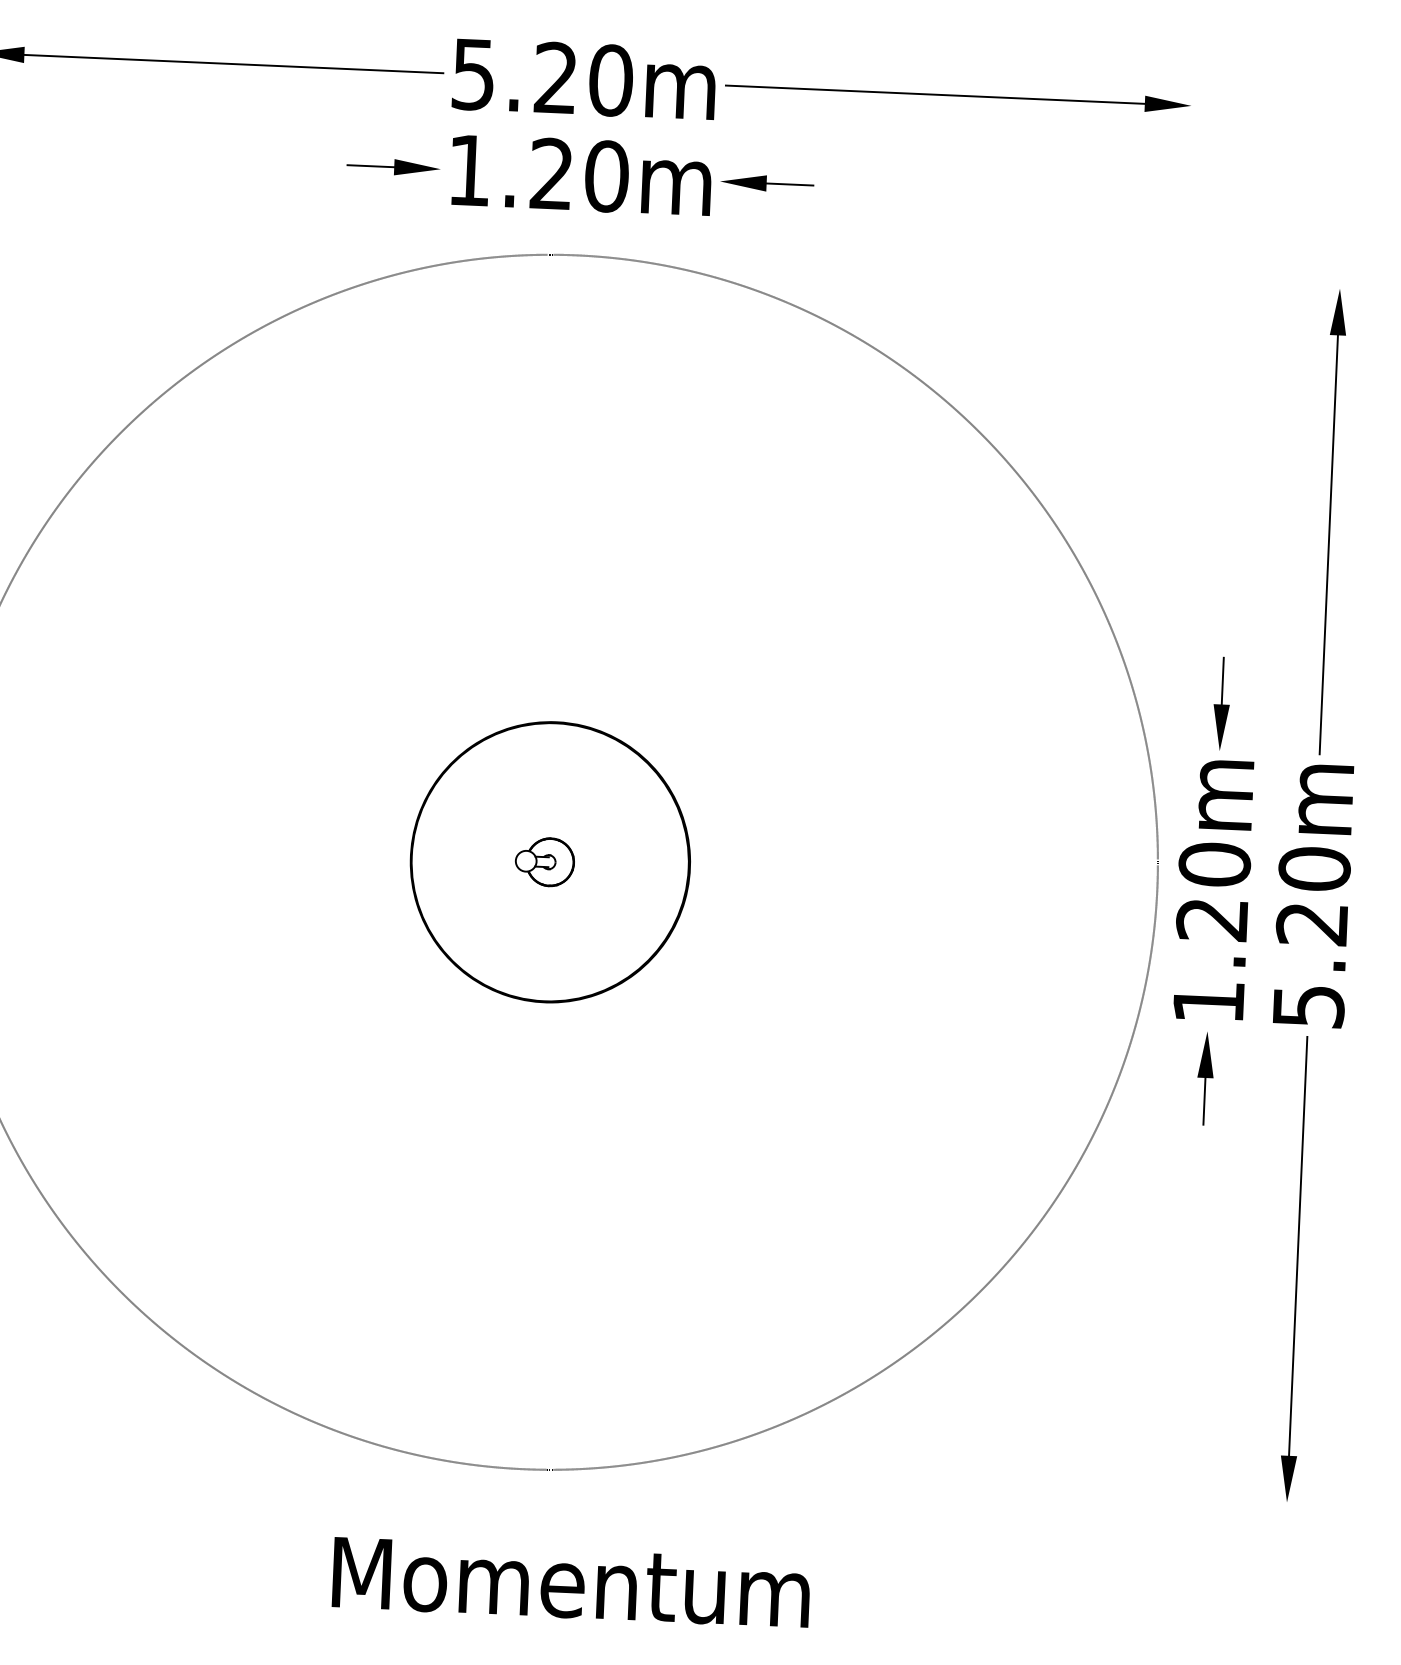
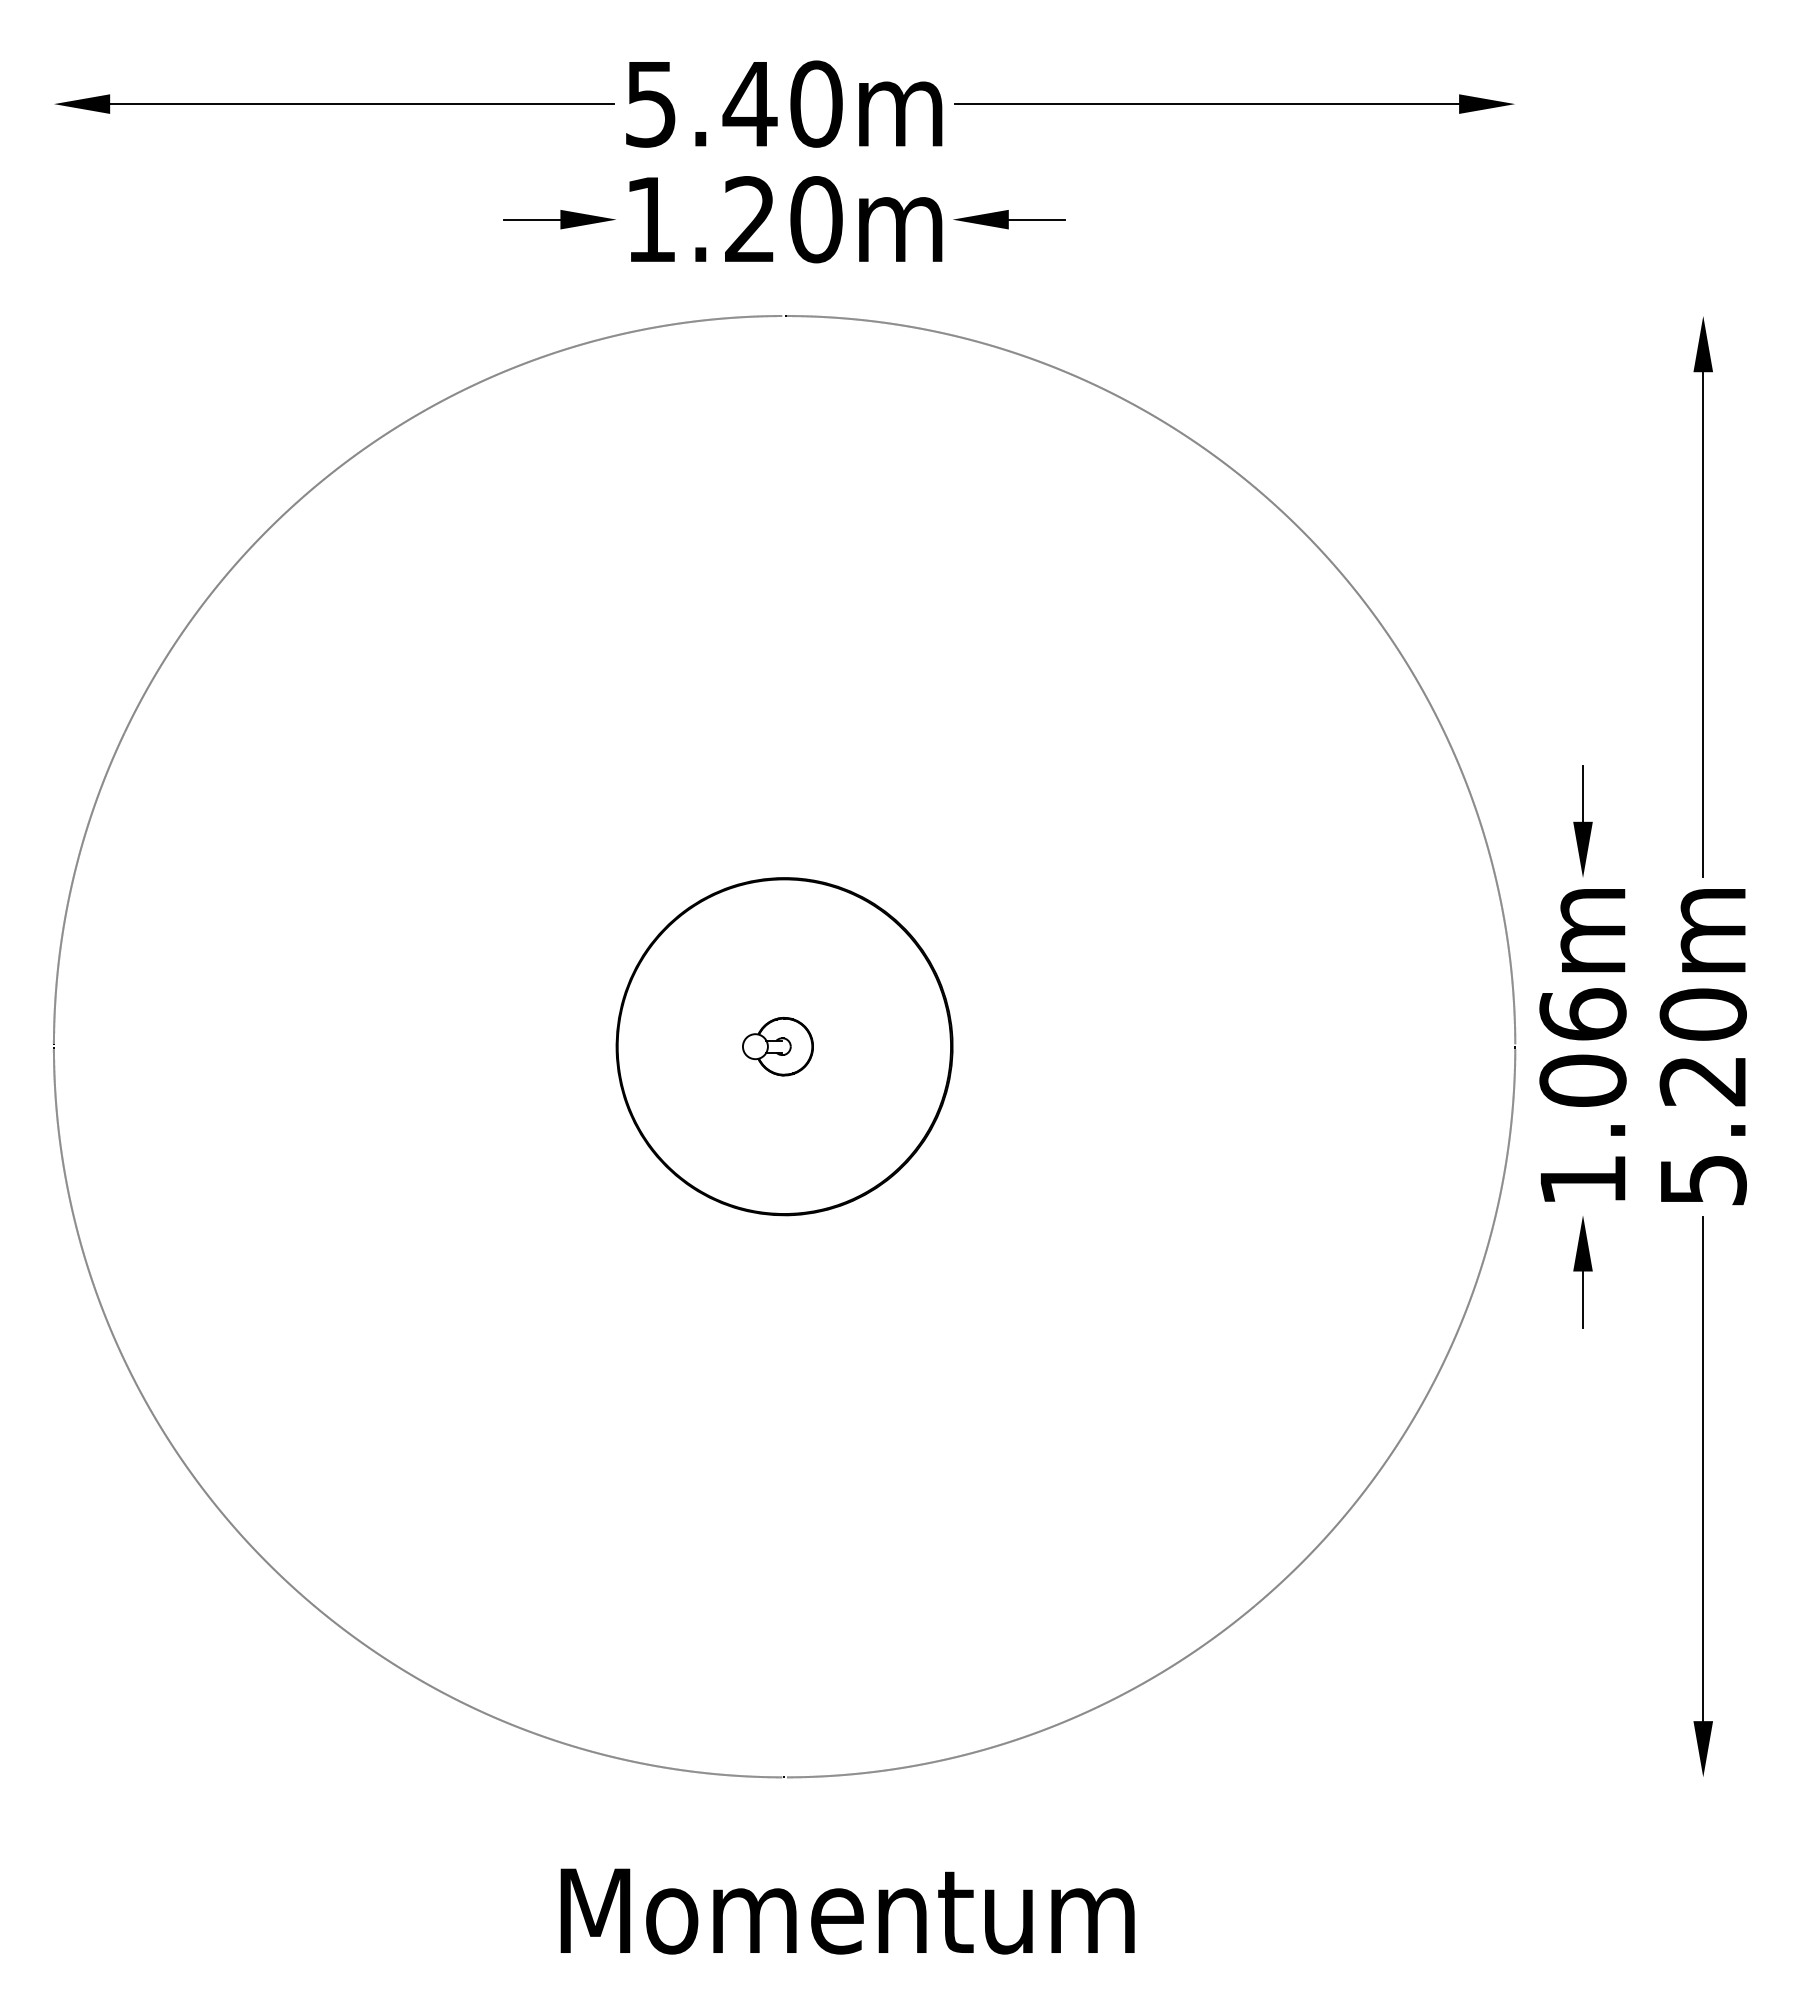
text: (555, 77) -> (749, 103), 5.20m -> 5.40m
text: (1213, 891) -> (1582, 1047), 1.20m -> 1.06m

